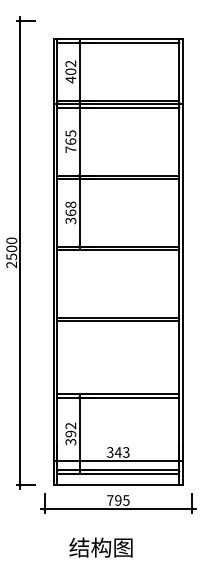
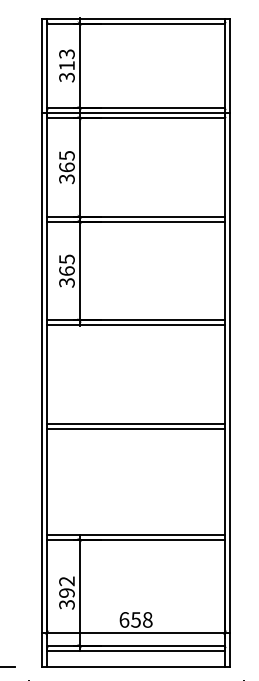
text: (70, 71) -> (66, 65), 402 -> 313
text: (70, 149) -> (66, 178), 765 -> 365
text: (70, 204) -> (66, 258), 368 -> 365
text: (118, 452) -> (136, 619), 343 -> 658

